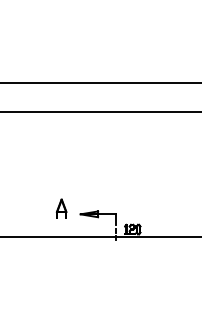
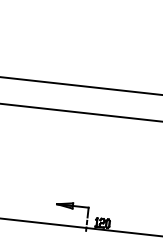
part: (61, 208) -> (40, 196), removed

